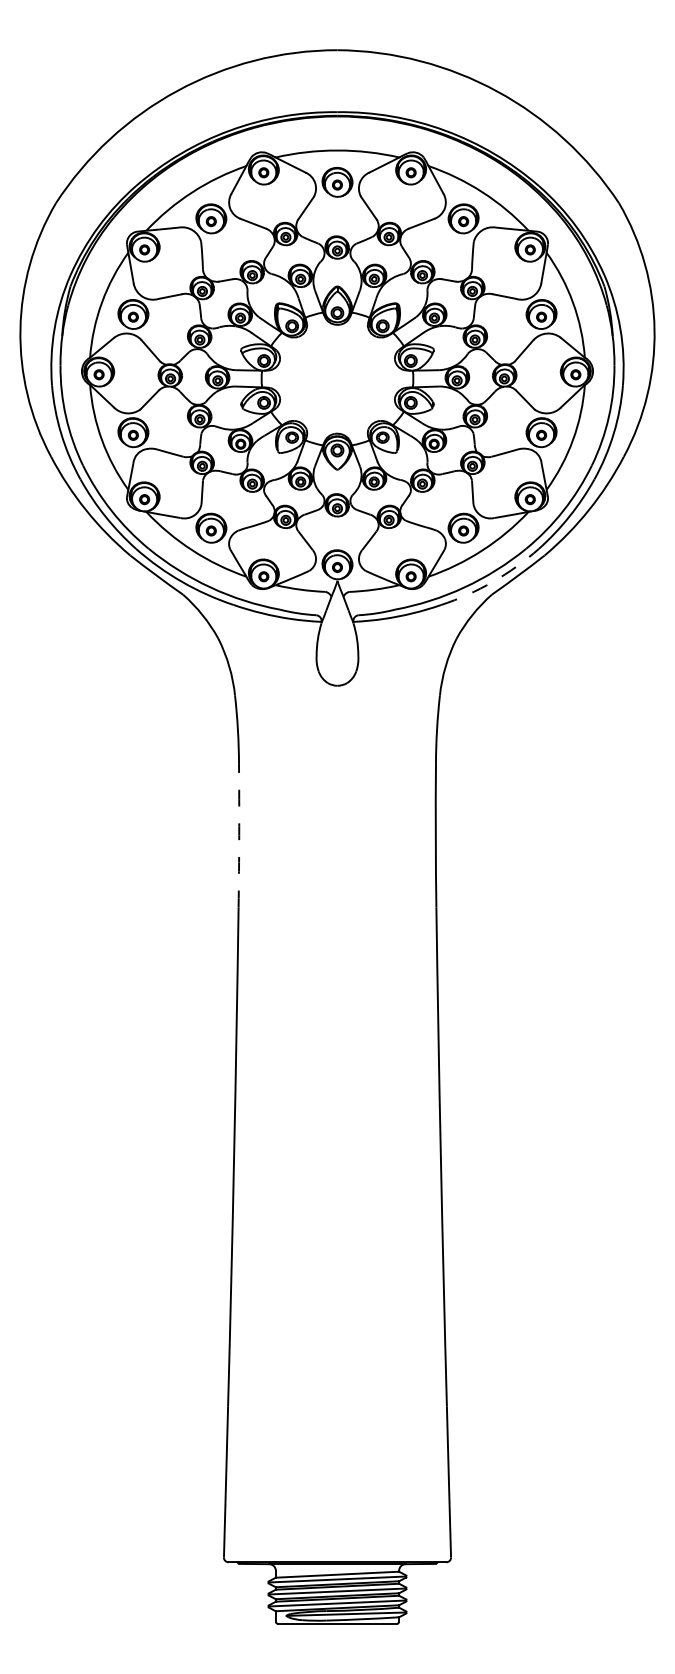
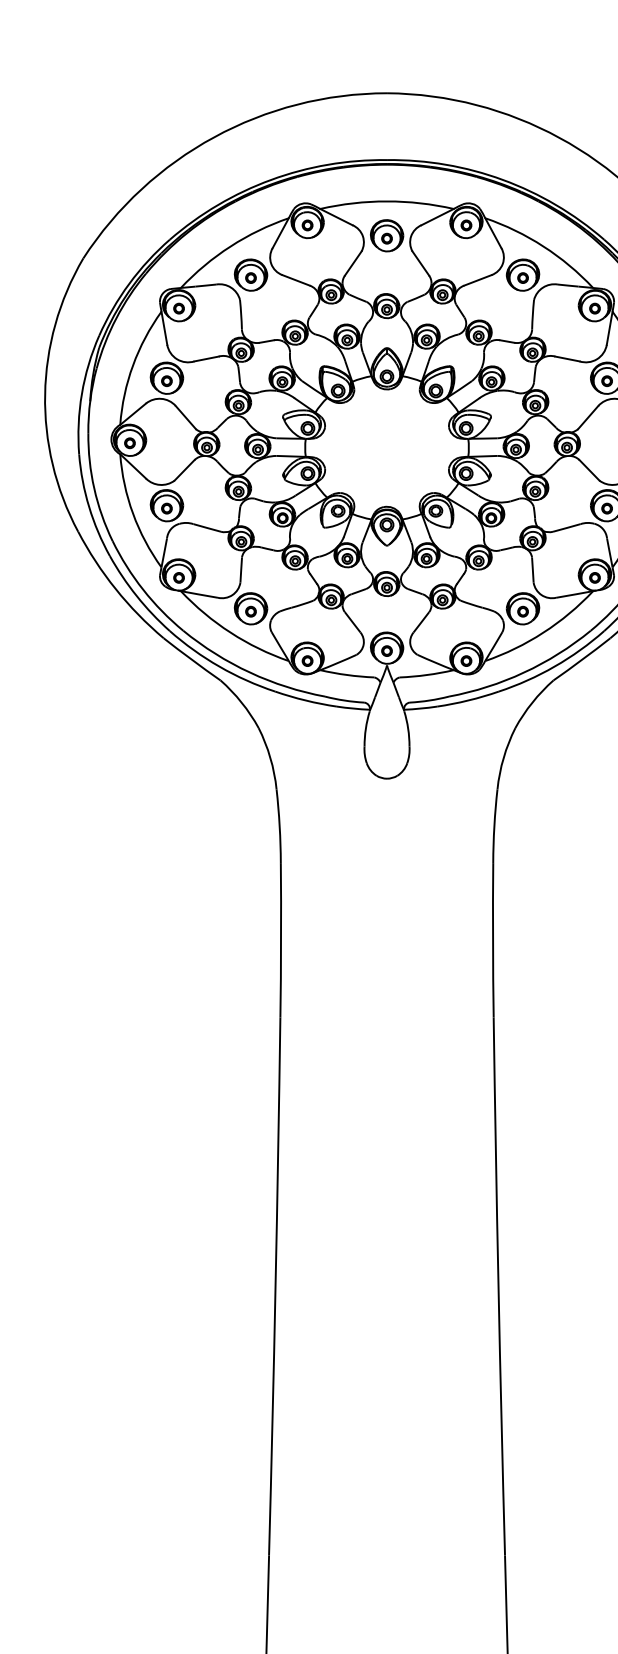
arc: (492, 581) -> (554, 666), dashed -> solid
arc: (239, 835) -> (281, 940), dashed -> solid

